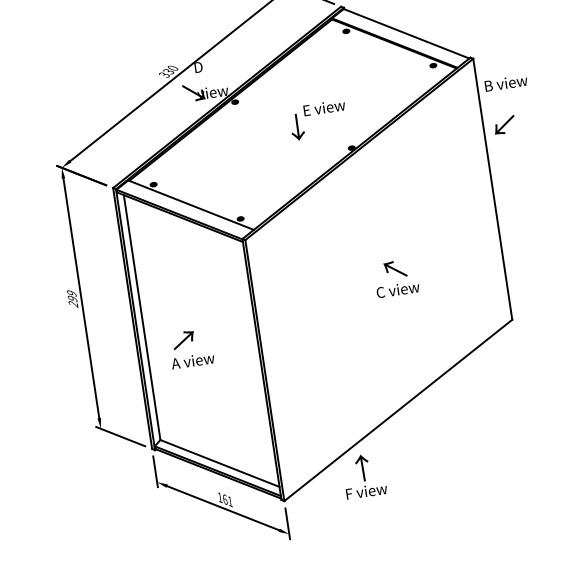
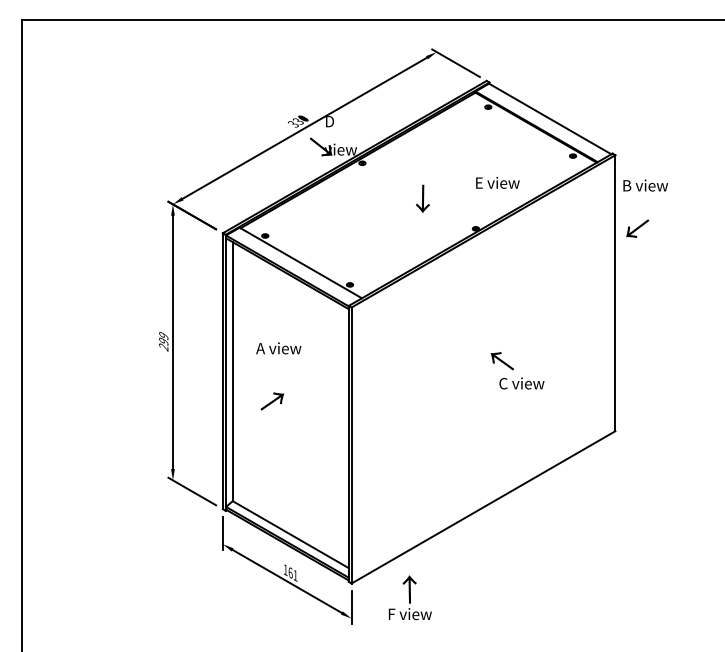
text: (324, 107) -> (497, 182), moved
text: (397, 289) -> (521, 383), moved
text: (192, 361) -> (278, 348), moved
text: (363, 475) -> (409, 597), moved

